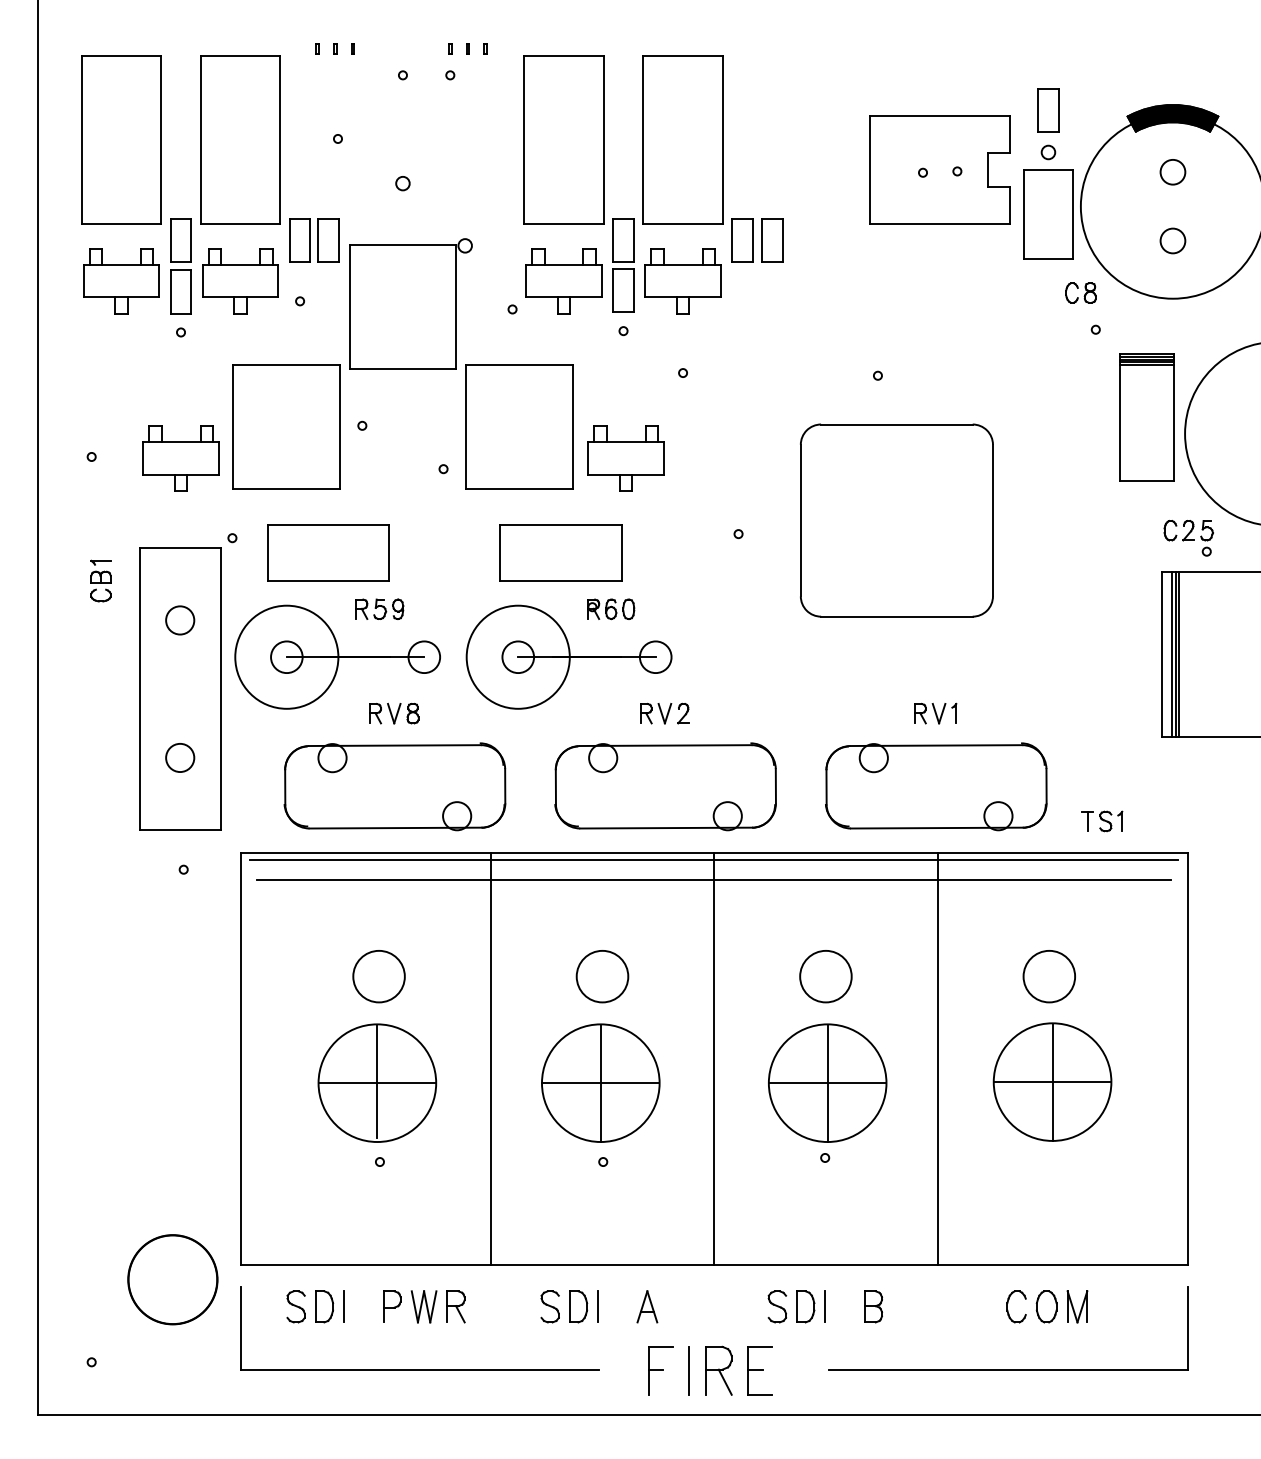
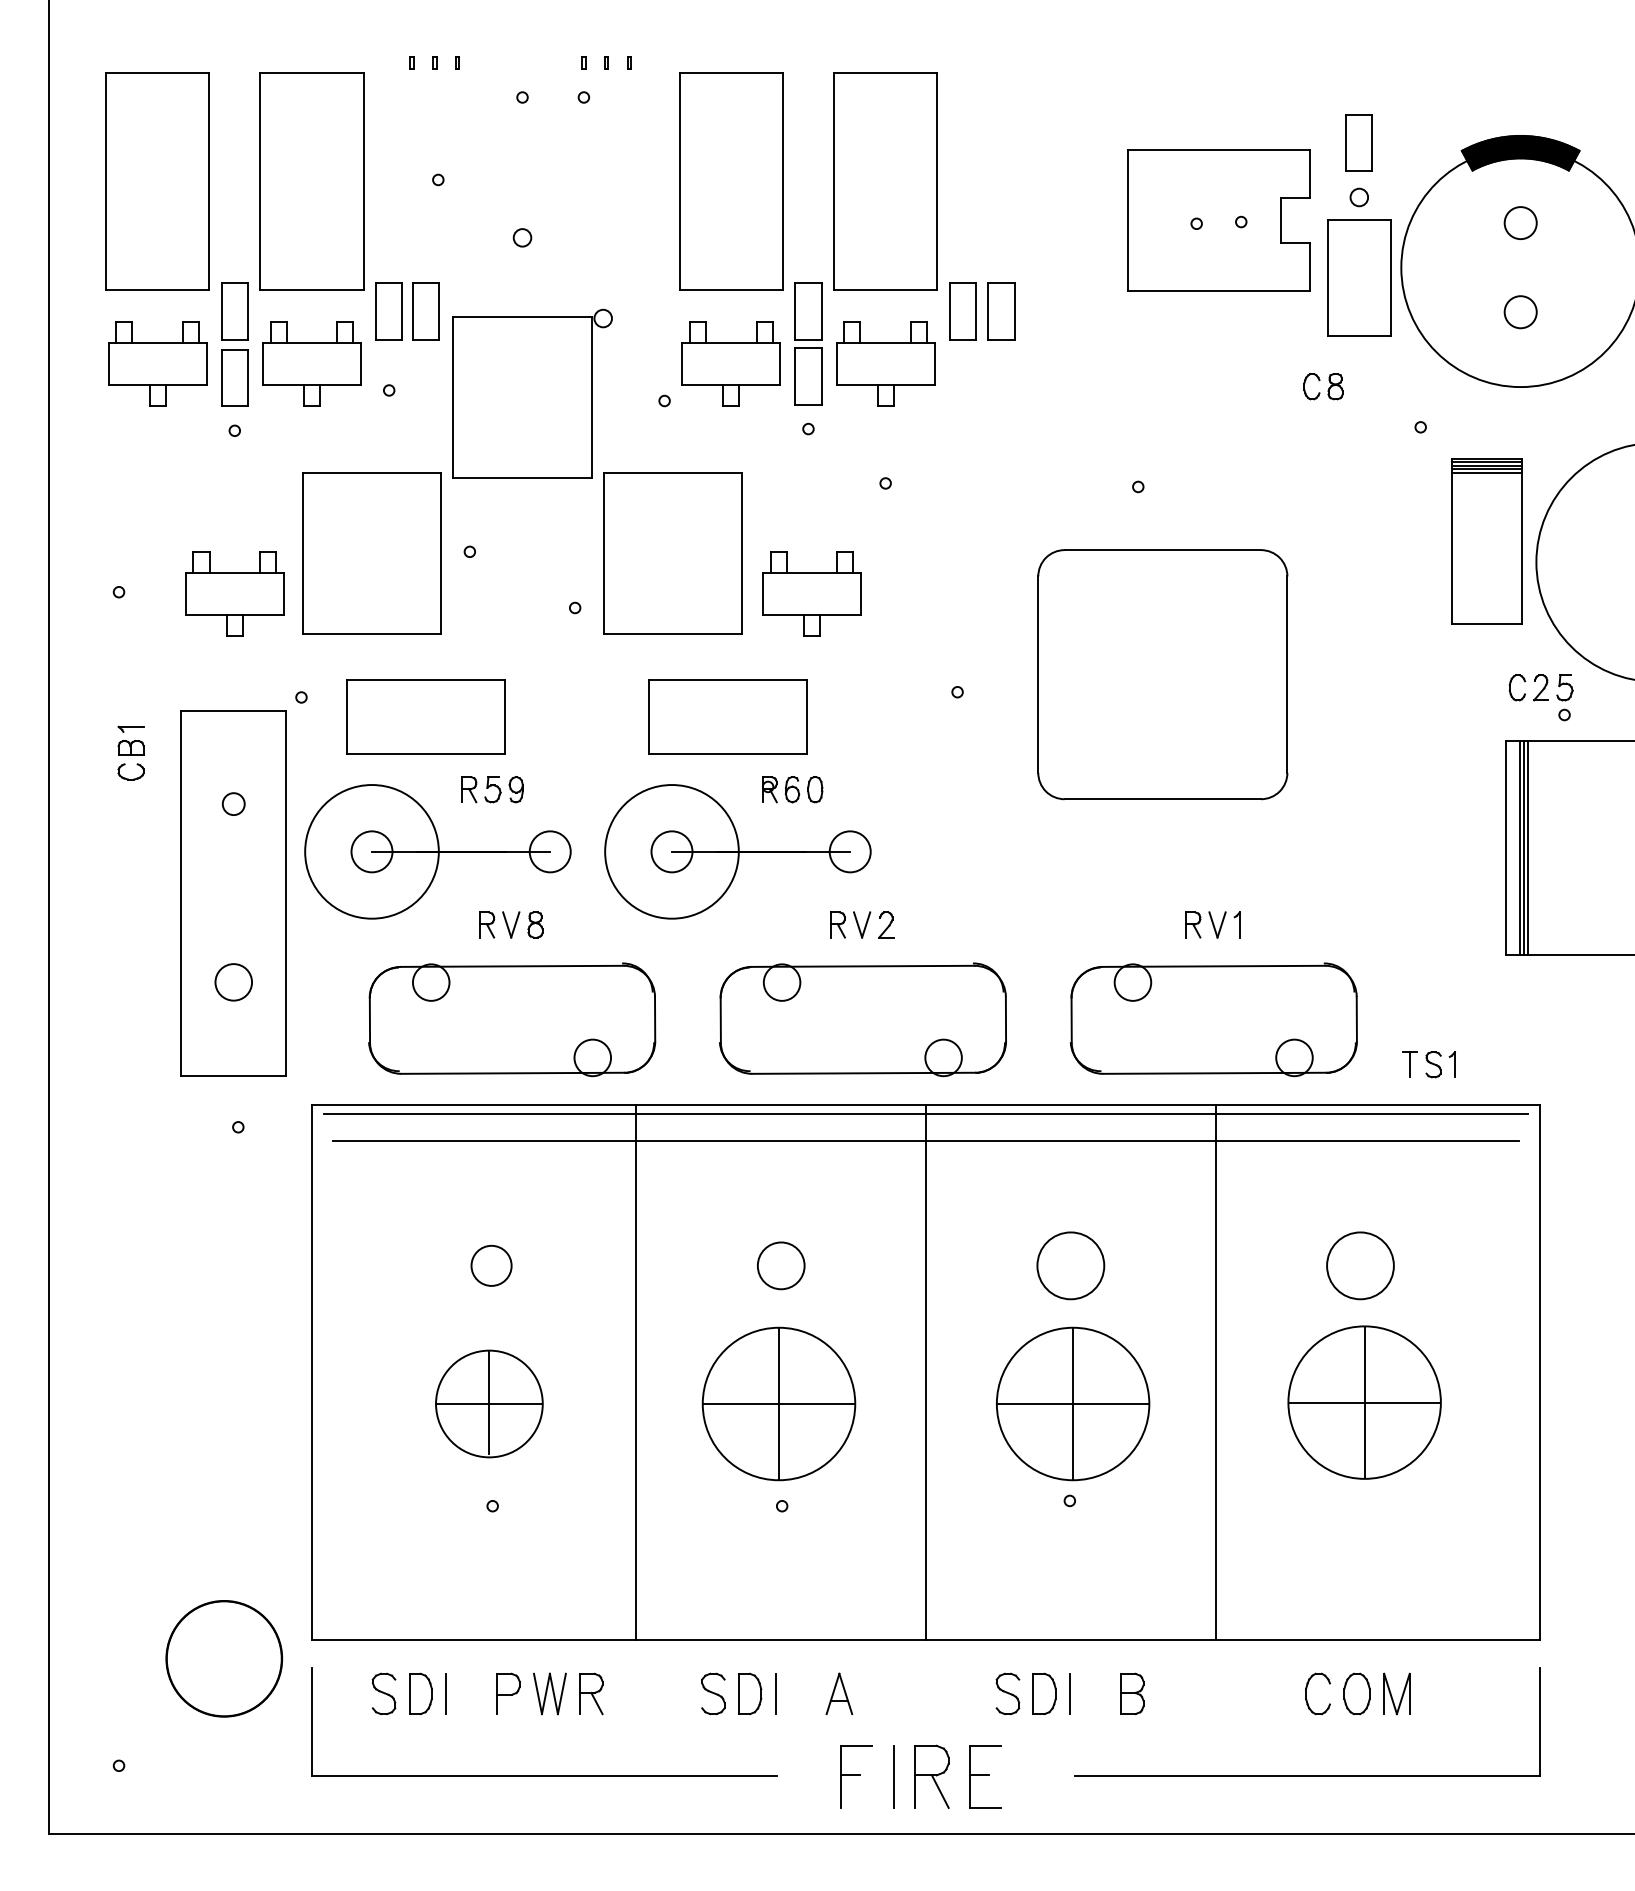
part: (1080, 292) -> (1323, 386), moved
circle: (180, 619) -> (233, 803), size x0.6
circle: (379, 976) -> (491, 1265), size x0.6
circle: (601, 976) -> (780, 1265), size x0.7
part: (377, 1082) -> (489, 1403), size x0.7

